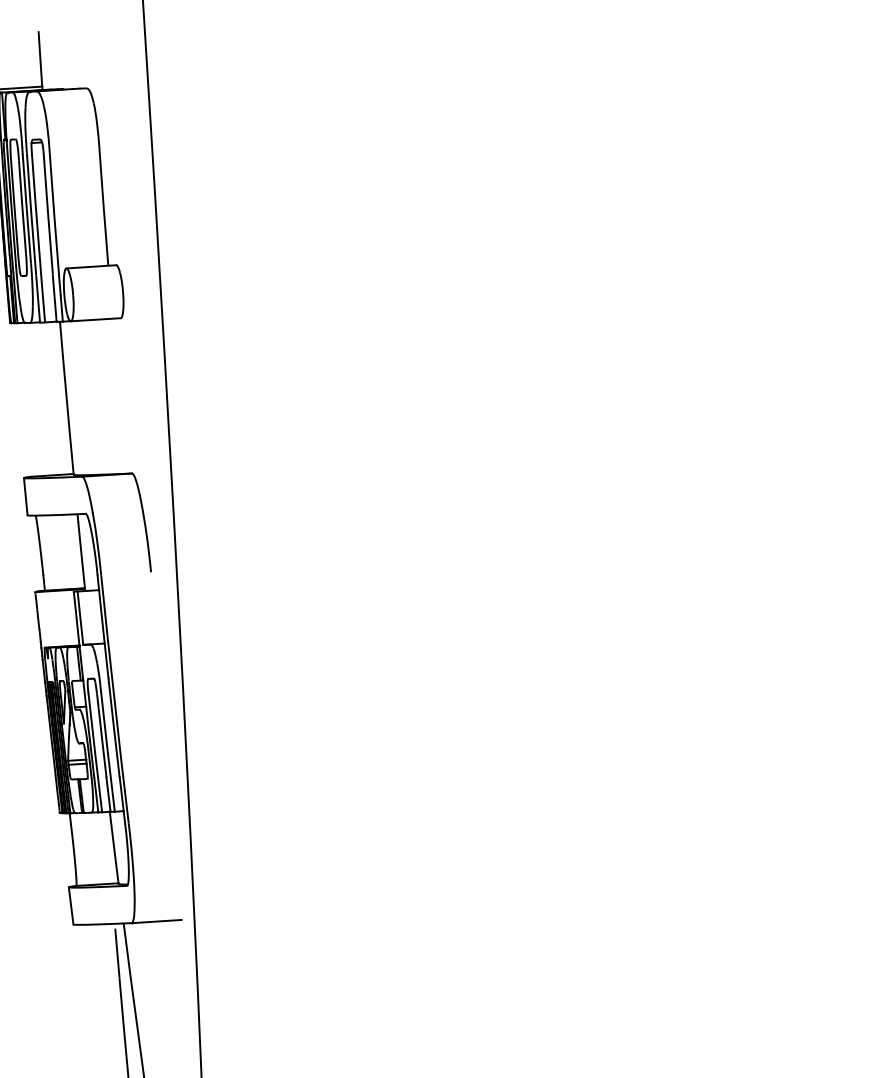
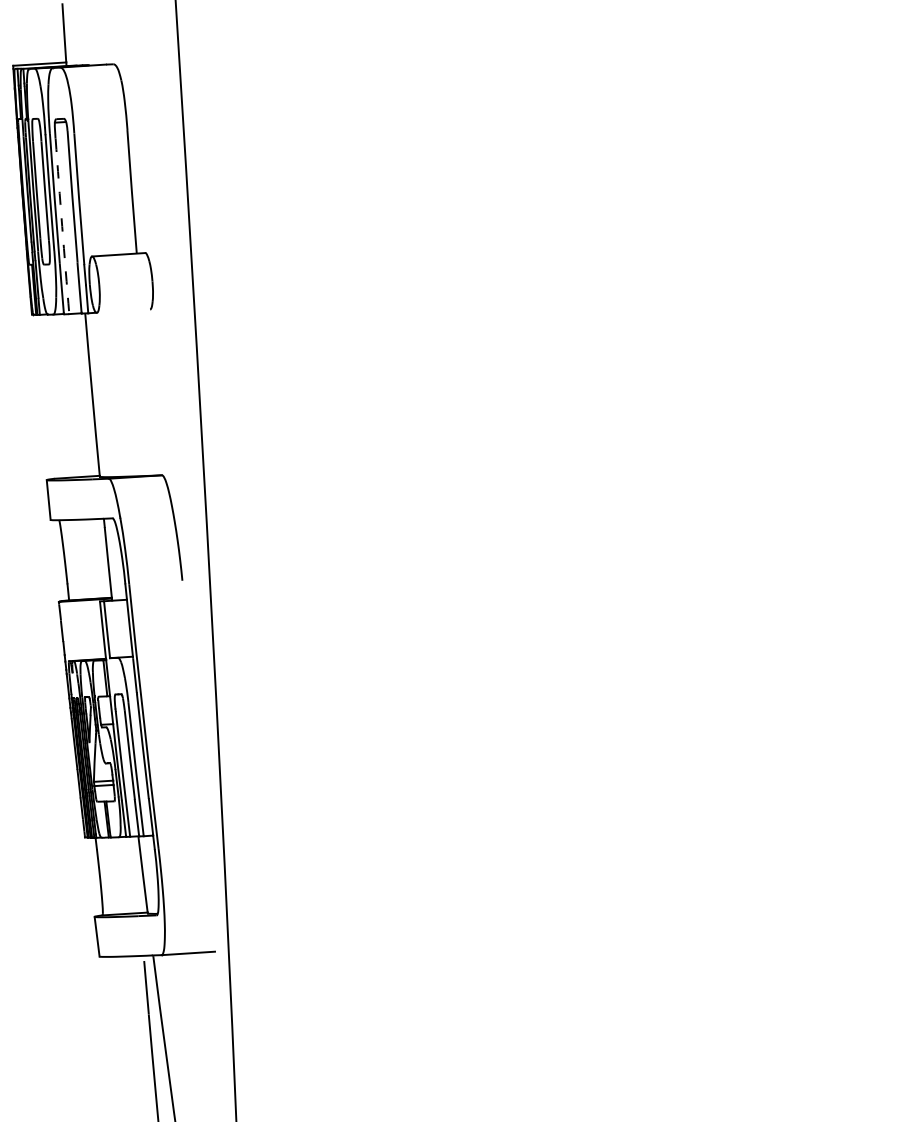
arc: (38, 240) -> (62, 226), solid -> dashed
line: (95, 319) -> (123, 310), removed

